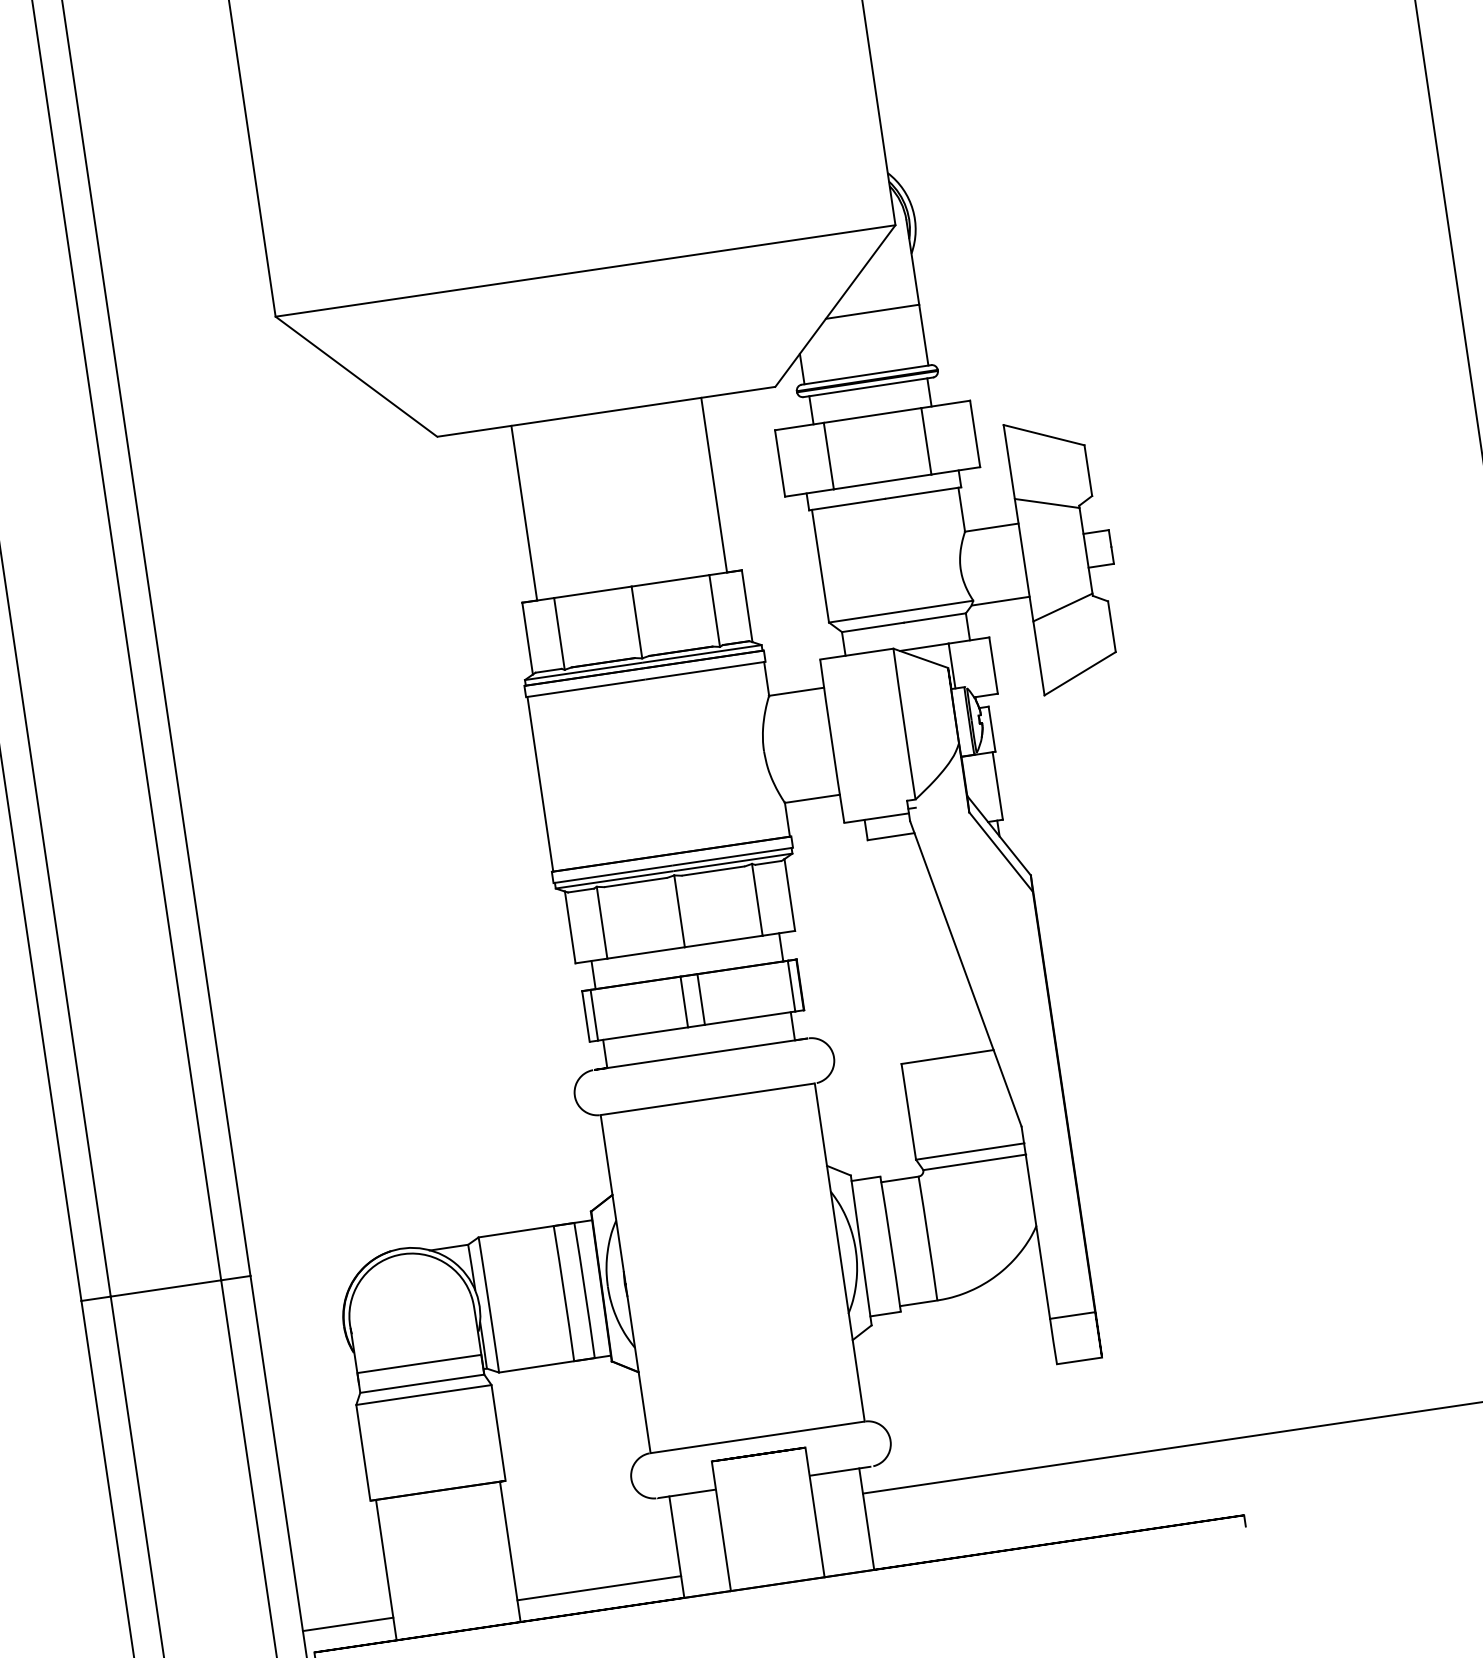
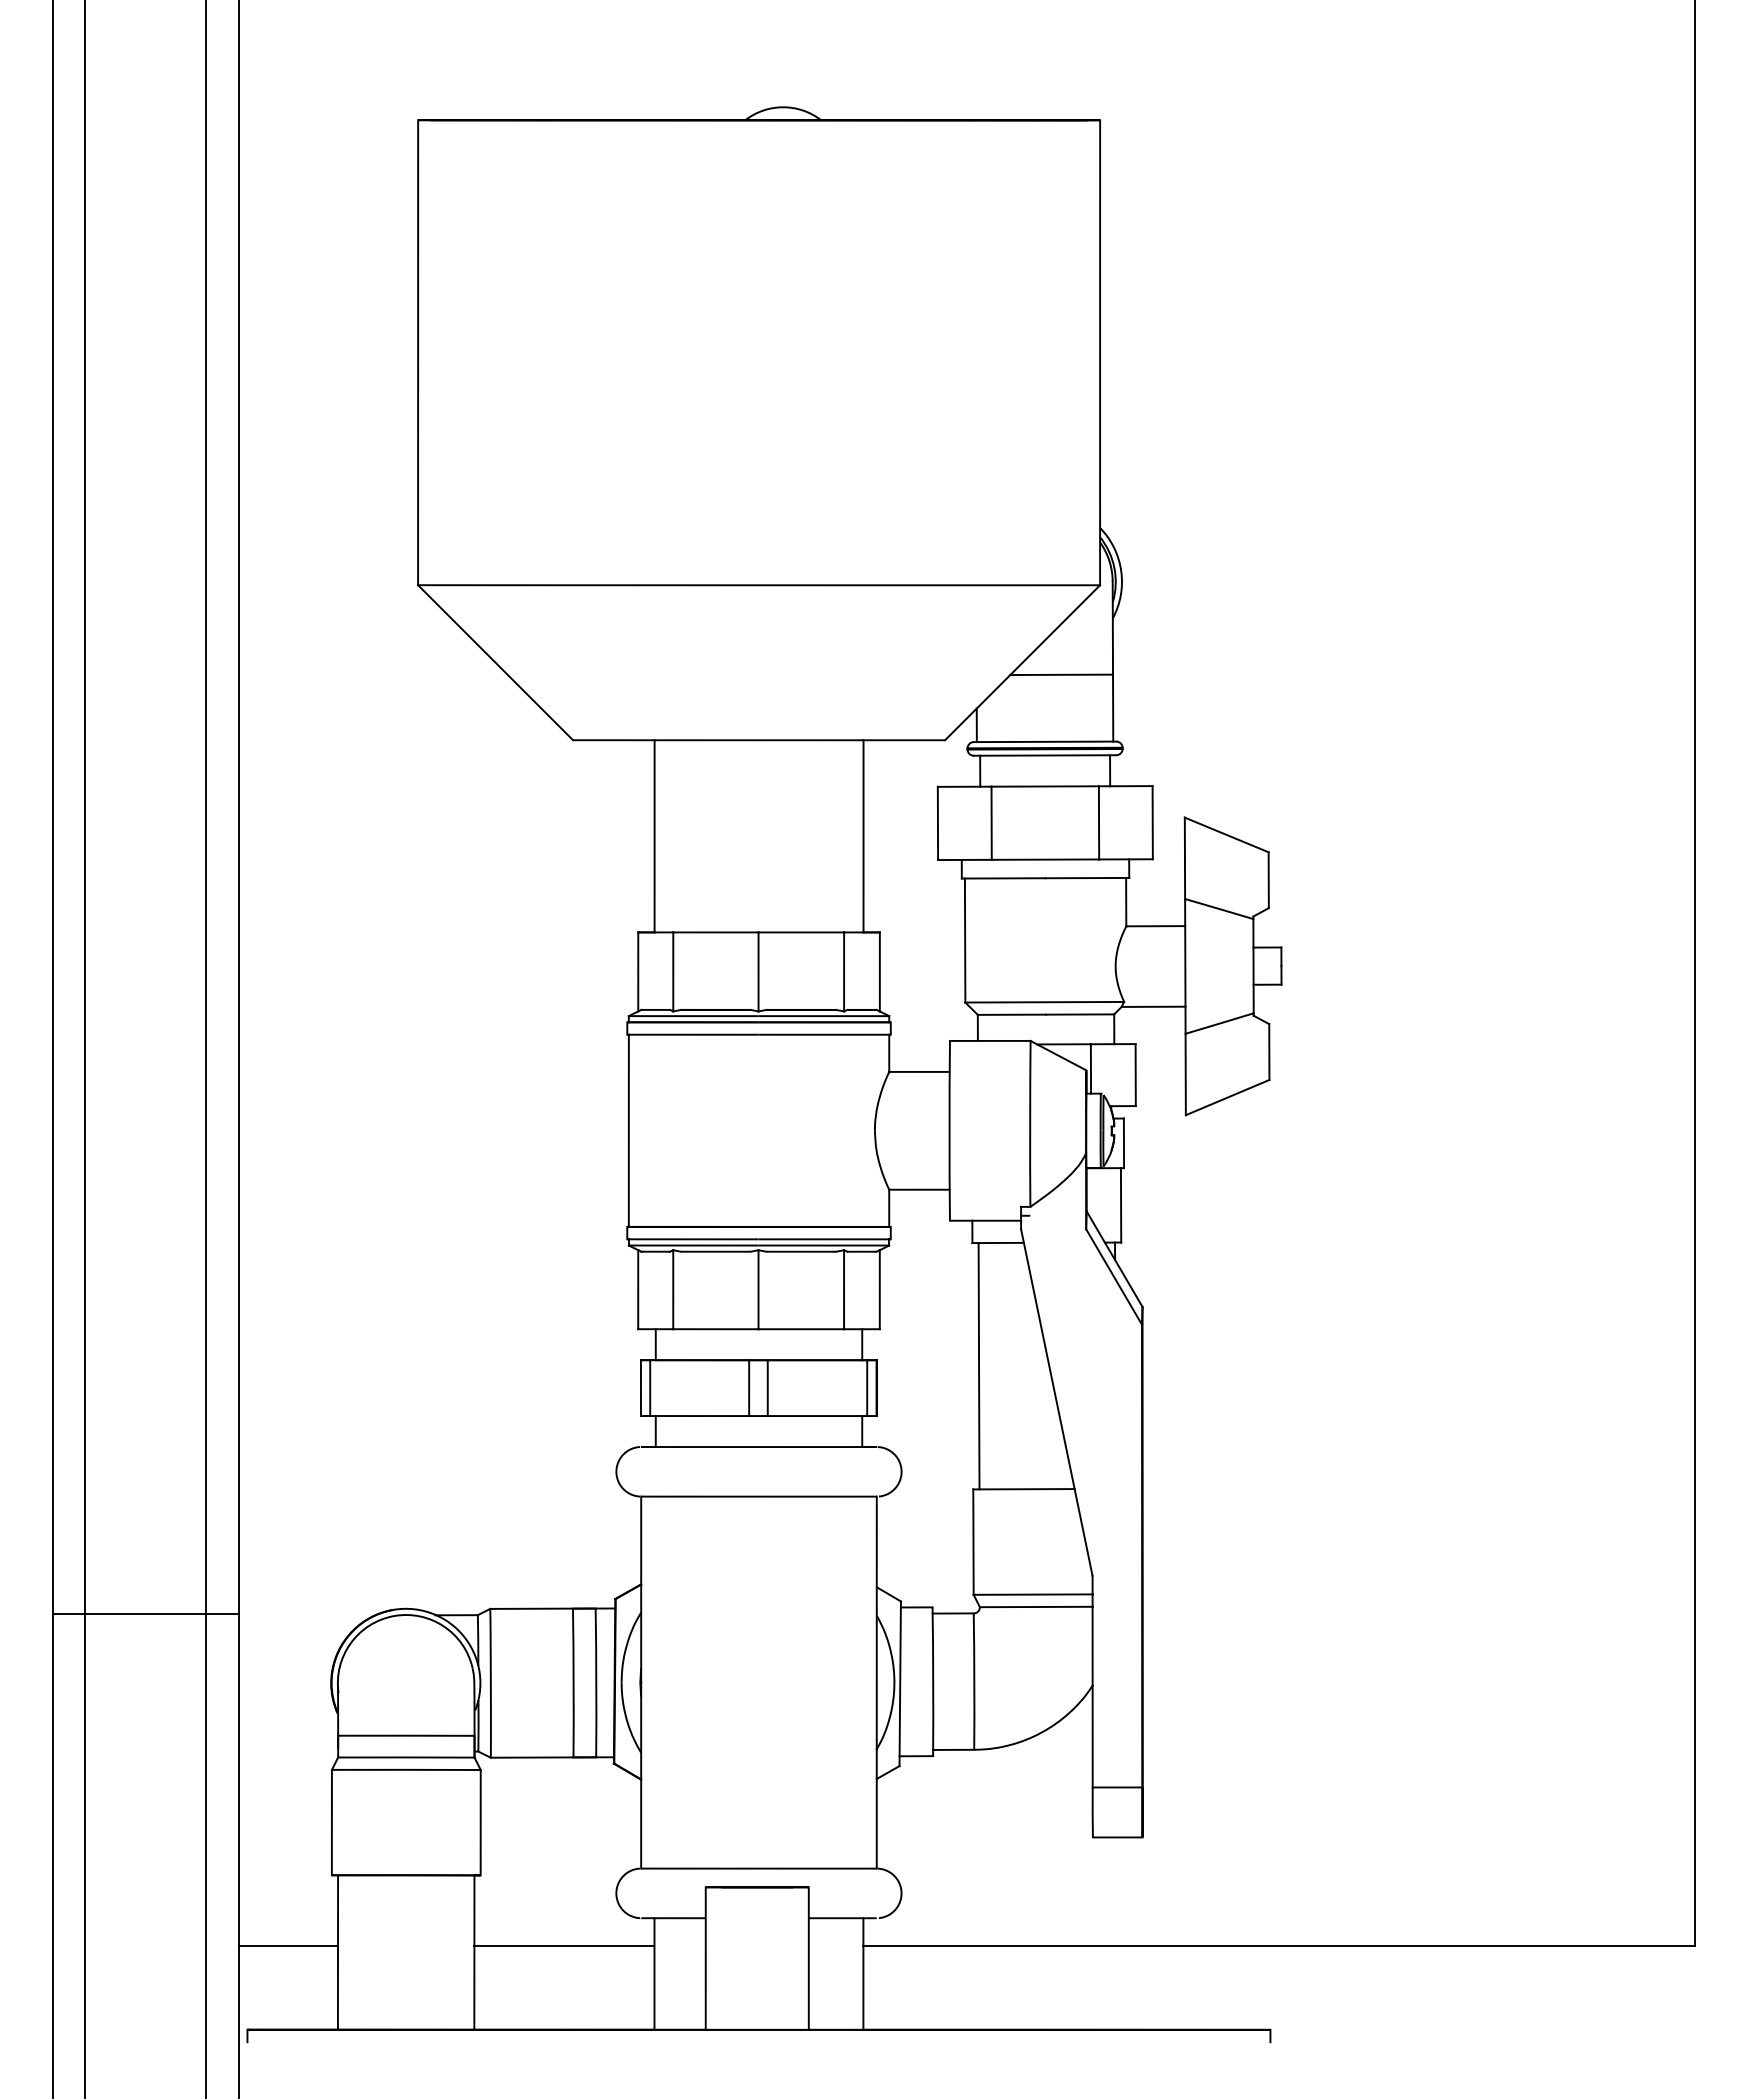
line: (889, 951) -> (978, 1366), added
line: (599, 1587) -> (564, 1945), moved
line: (348, 1624) -> (288, 1945), moved

